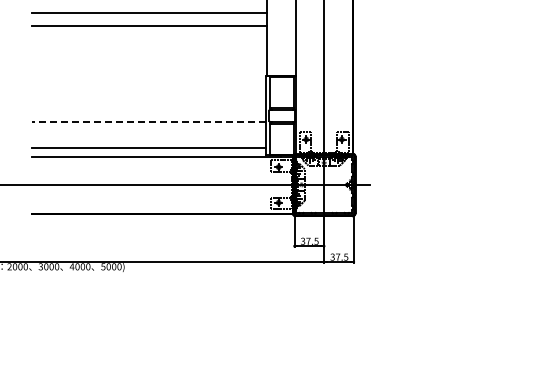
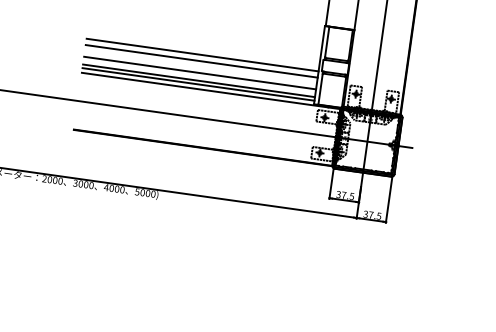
line: (148, 122) -> (202, 55), dashed -> solid
line: (148, 128) -> (201, 61), added
line: (148, 140) -> (199, 73), added
line: (148, 151) -> (198, 84), added

